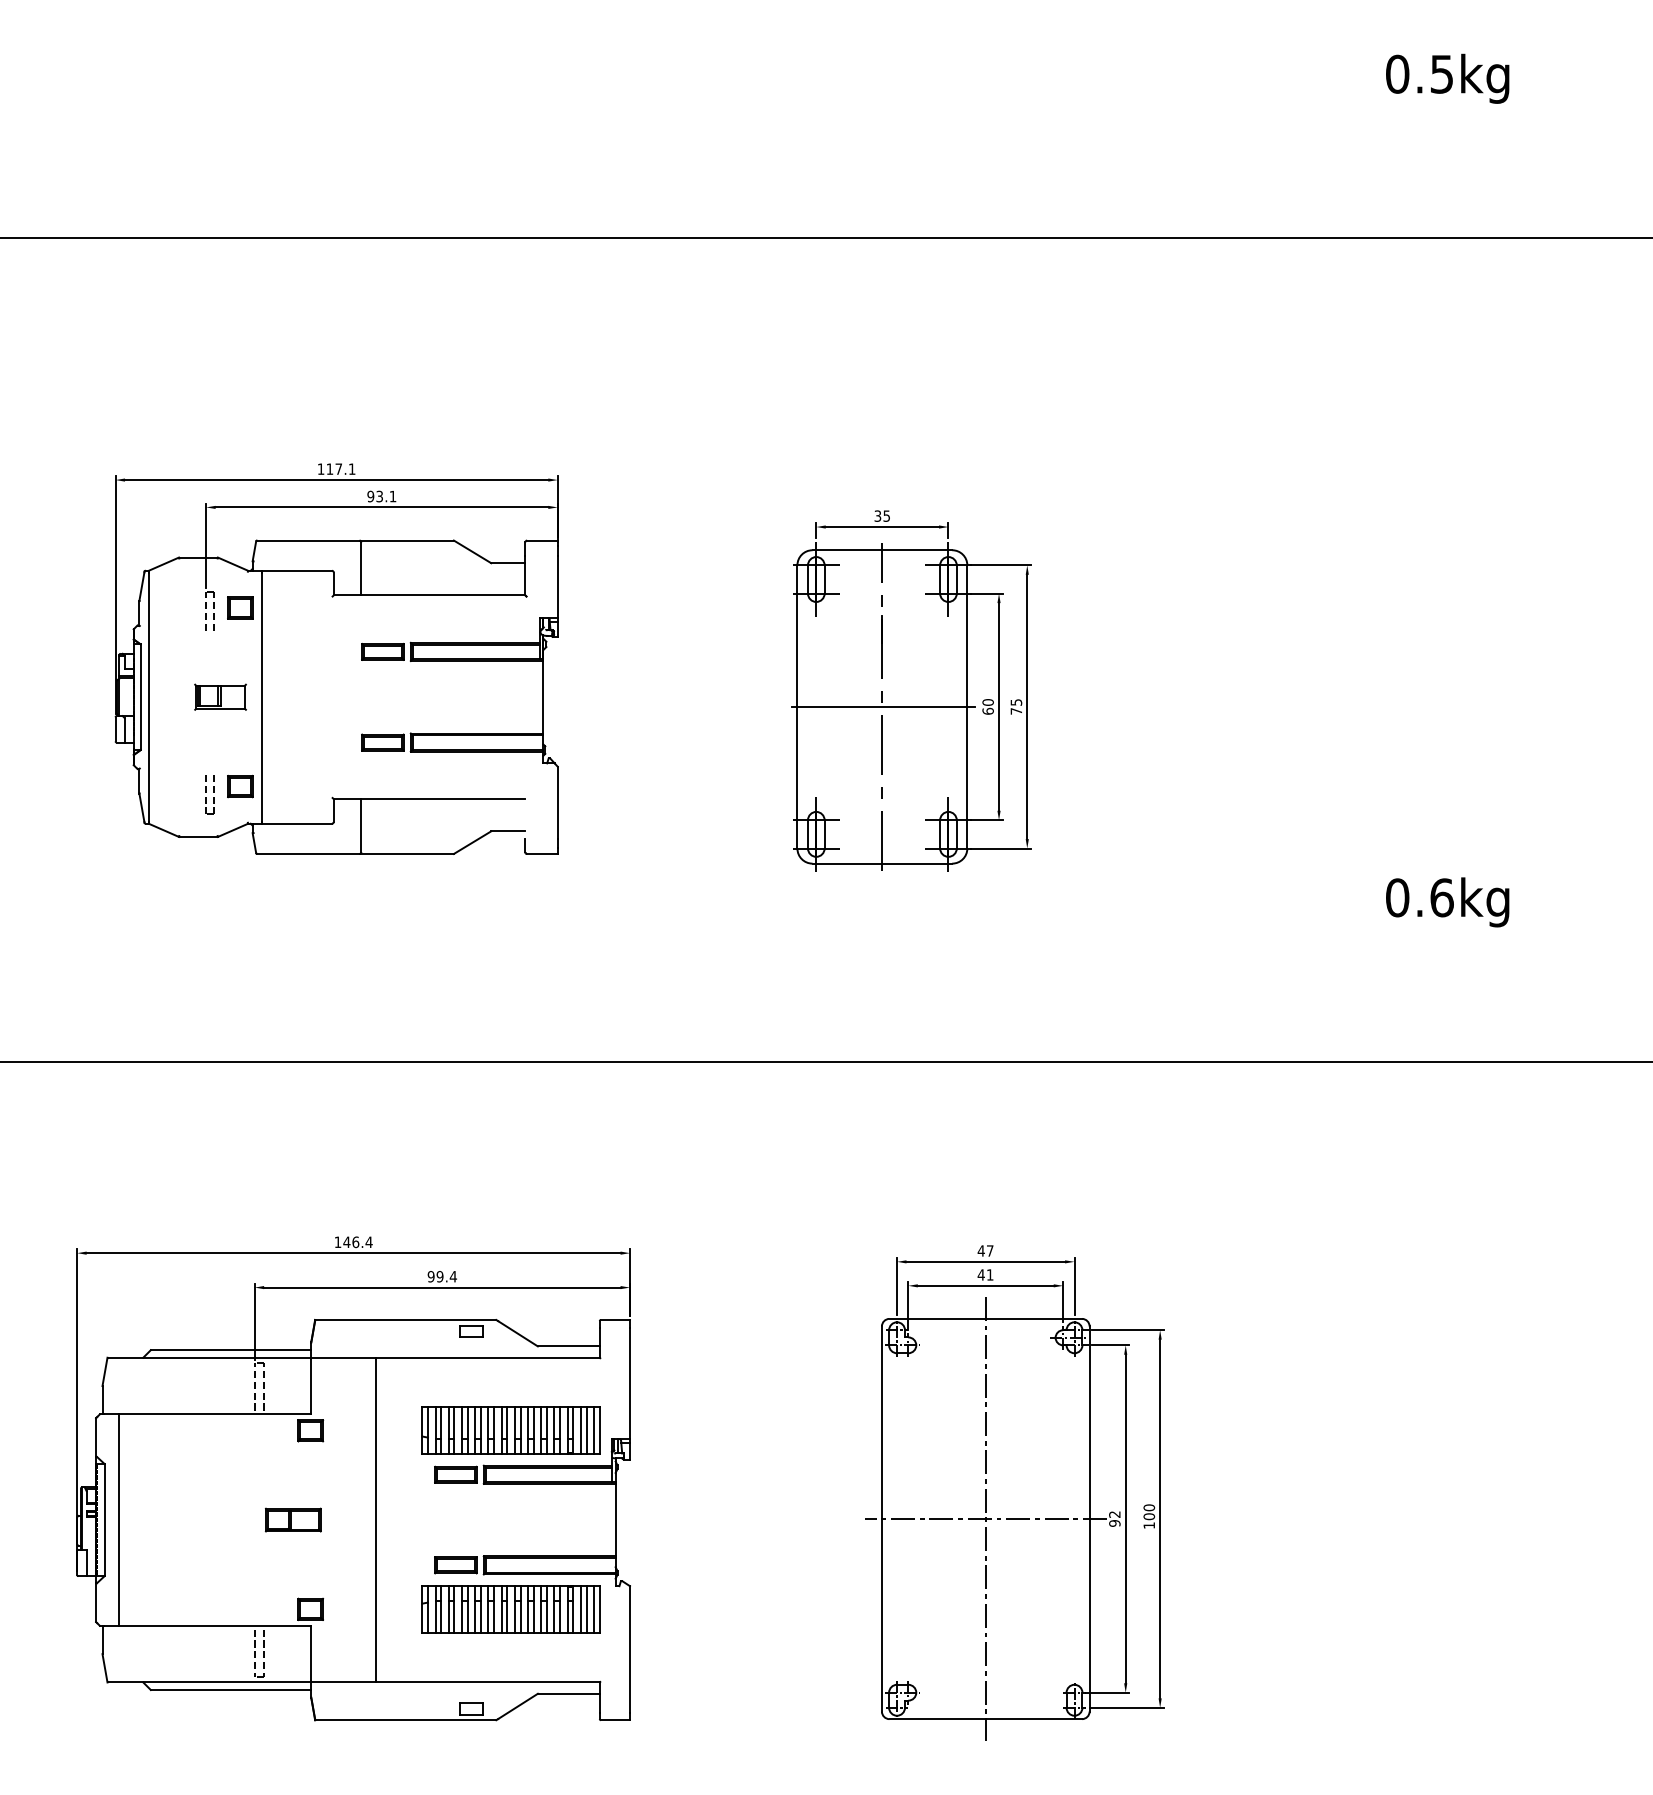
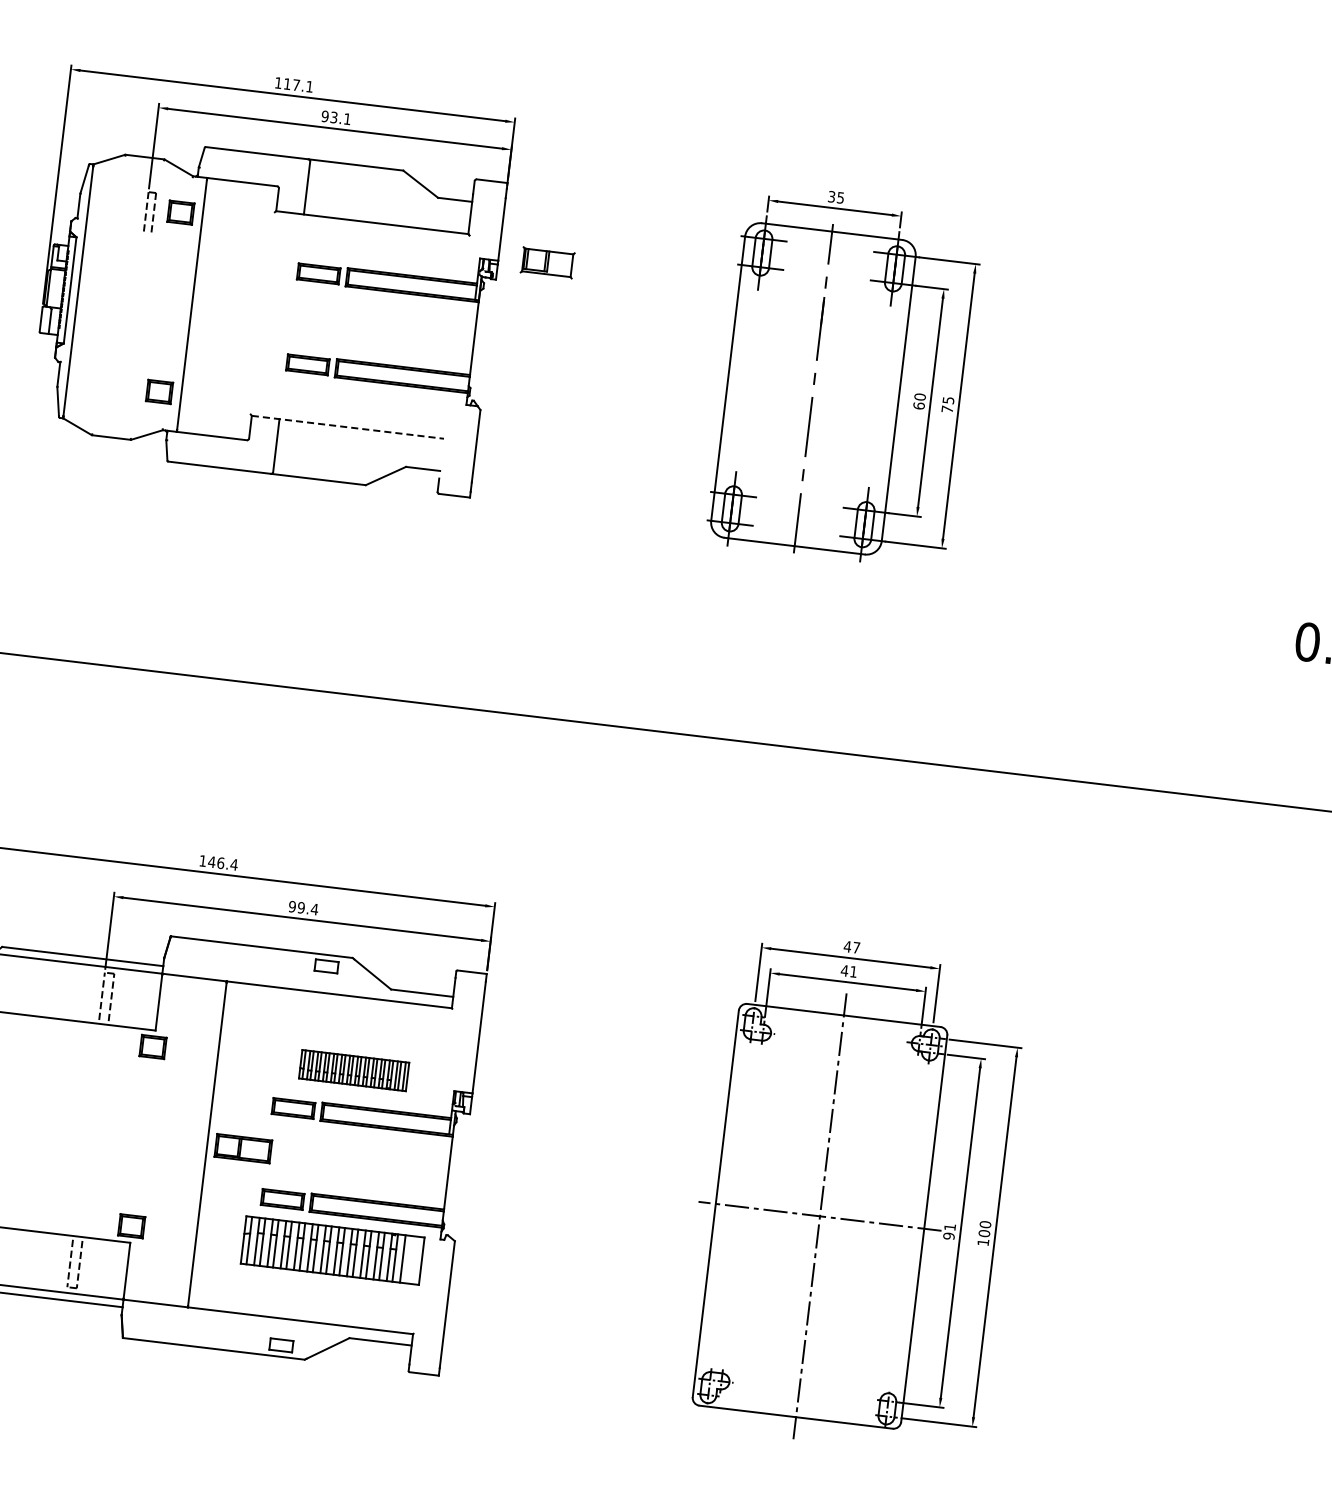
part: (220, 696) -> (547, 262), moved
line: (883, 706) -> (814, 388), removed
part: (209, 794) -> (127, 396), removed
line: (429, 799) -> (347, 427), solid -> dashed
part: (510, 1430) -> (353, 1070), size x0.6
text: (1114, 1514) -> (949, 1227), 92 -> 91
part: (293, 1519) -> (243, 1148), moved
line: (586, 1609) -> (408, 1259), removed
line: (594, 1609) -> (416, 1260), removed

